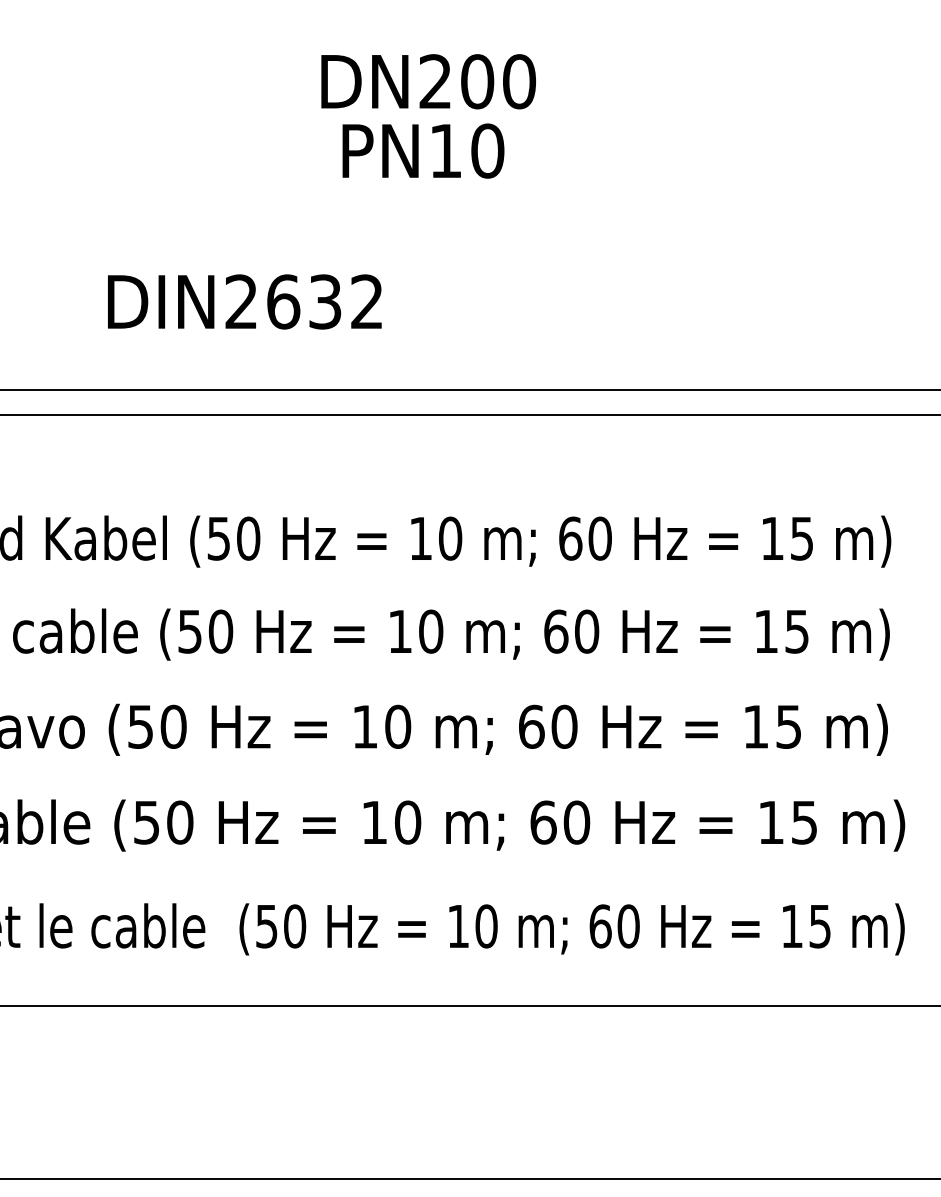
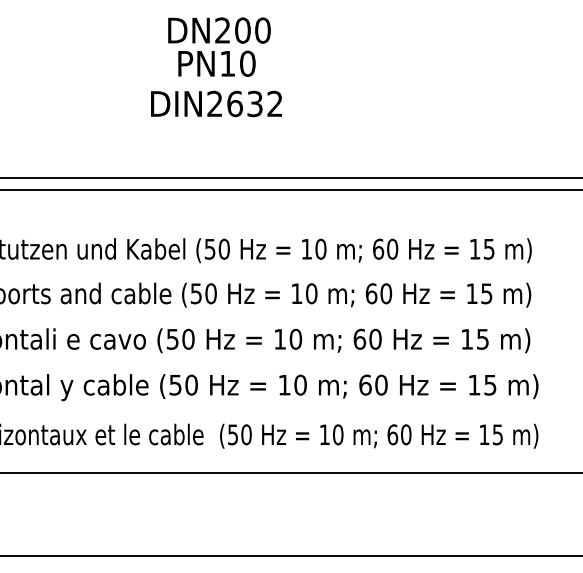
text: (428, 114) -> (219, 46), moved
text: (244, 300) -> (216, 103), moved

